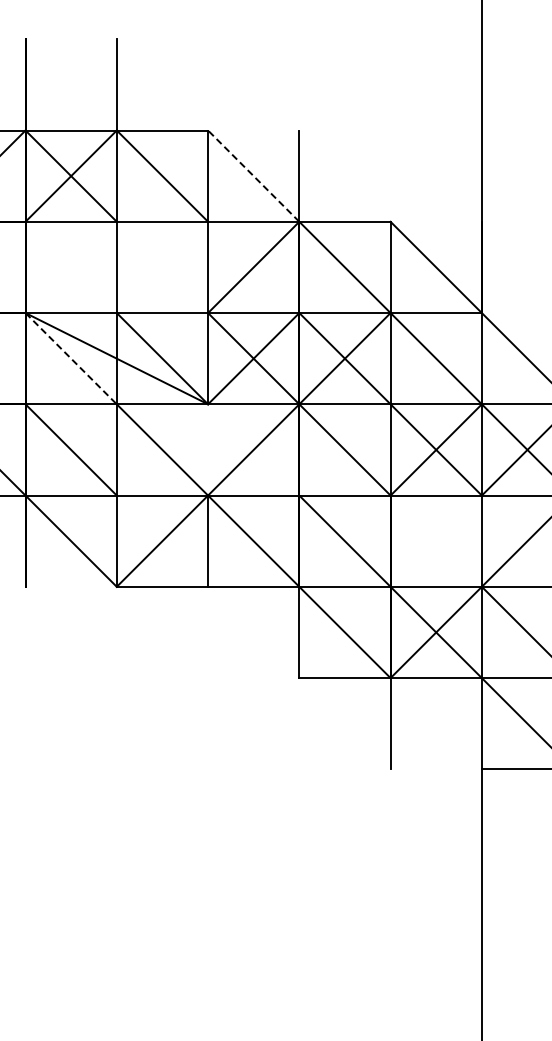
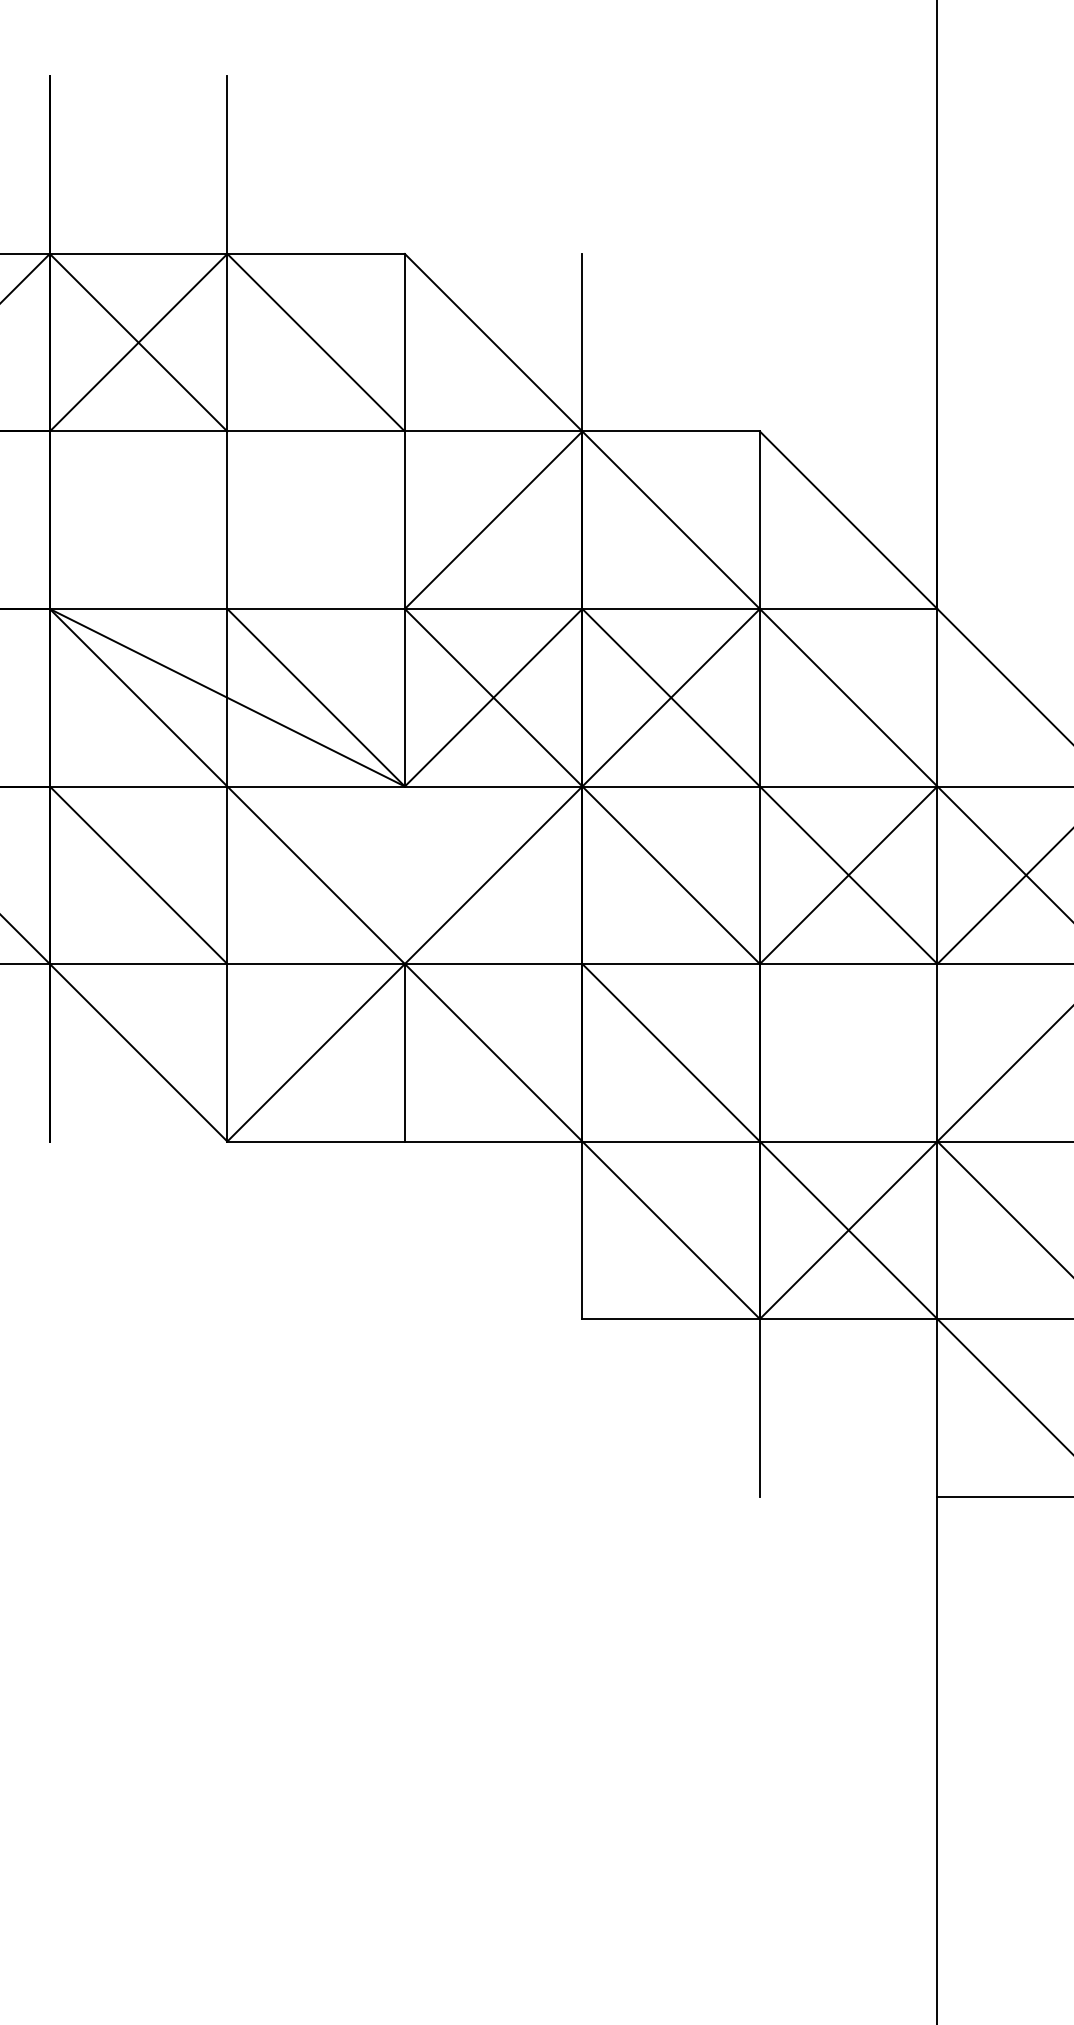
line: (253, 176) -> (493, 343), dashed -> solid
line: (71, 358) -> (139, 697), dashed -> solid

